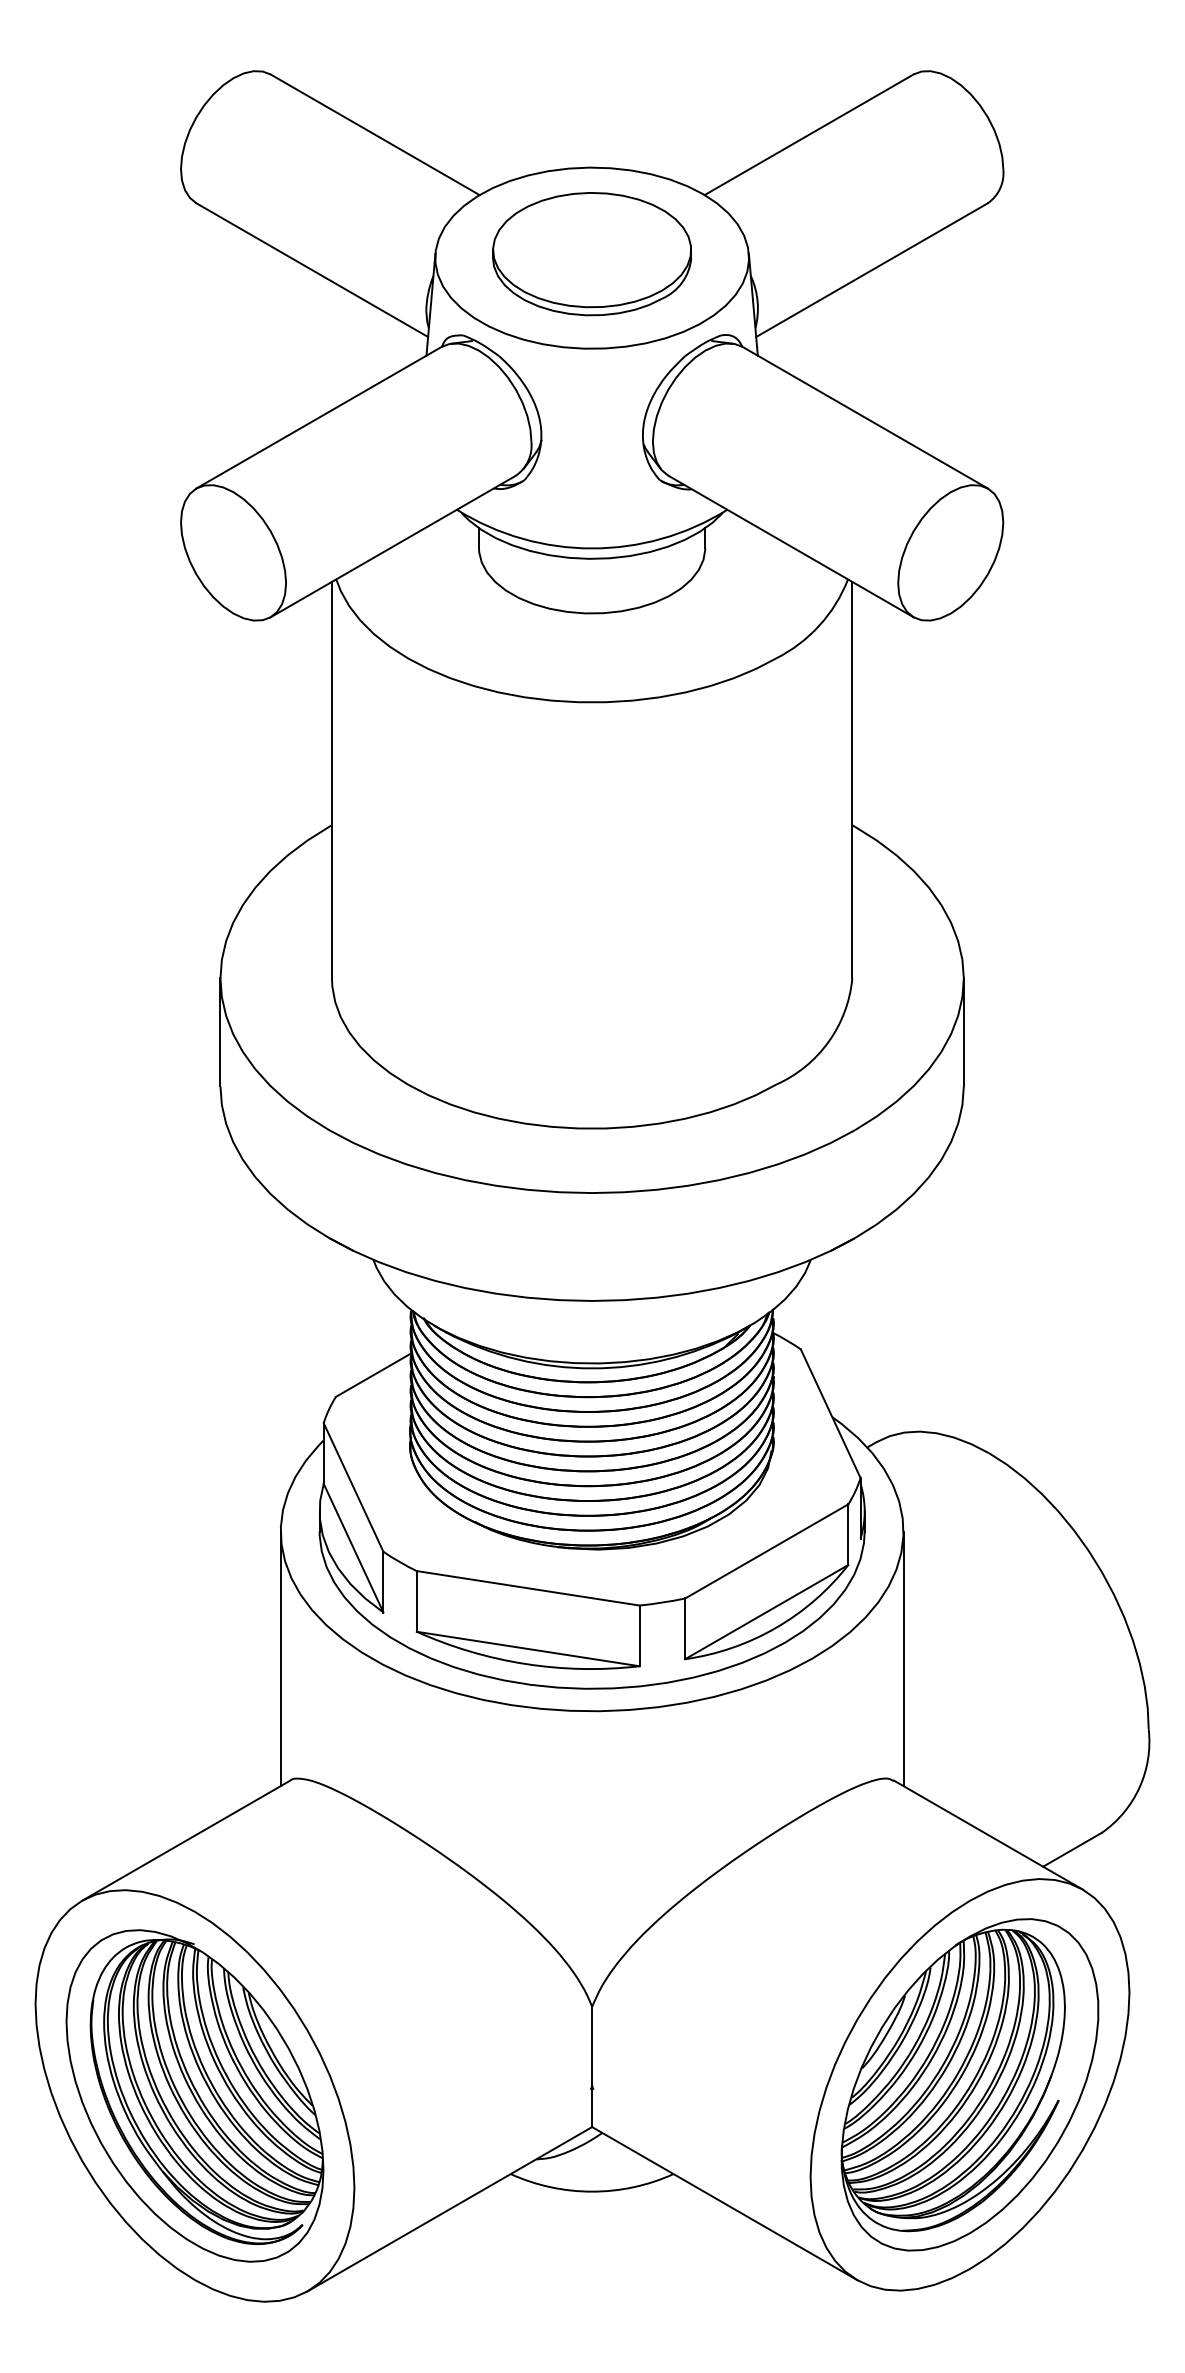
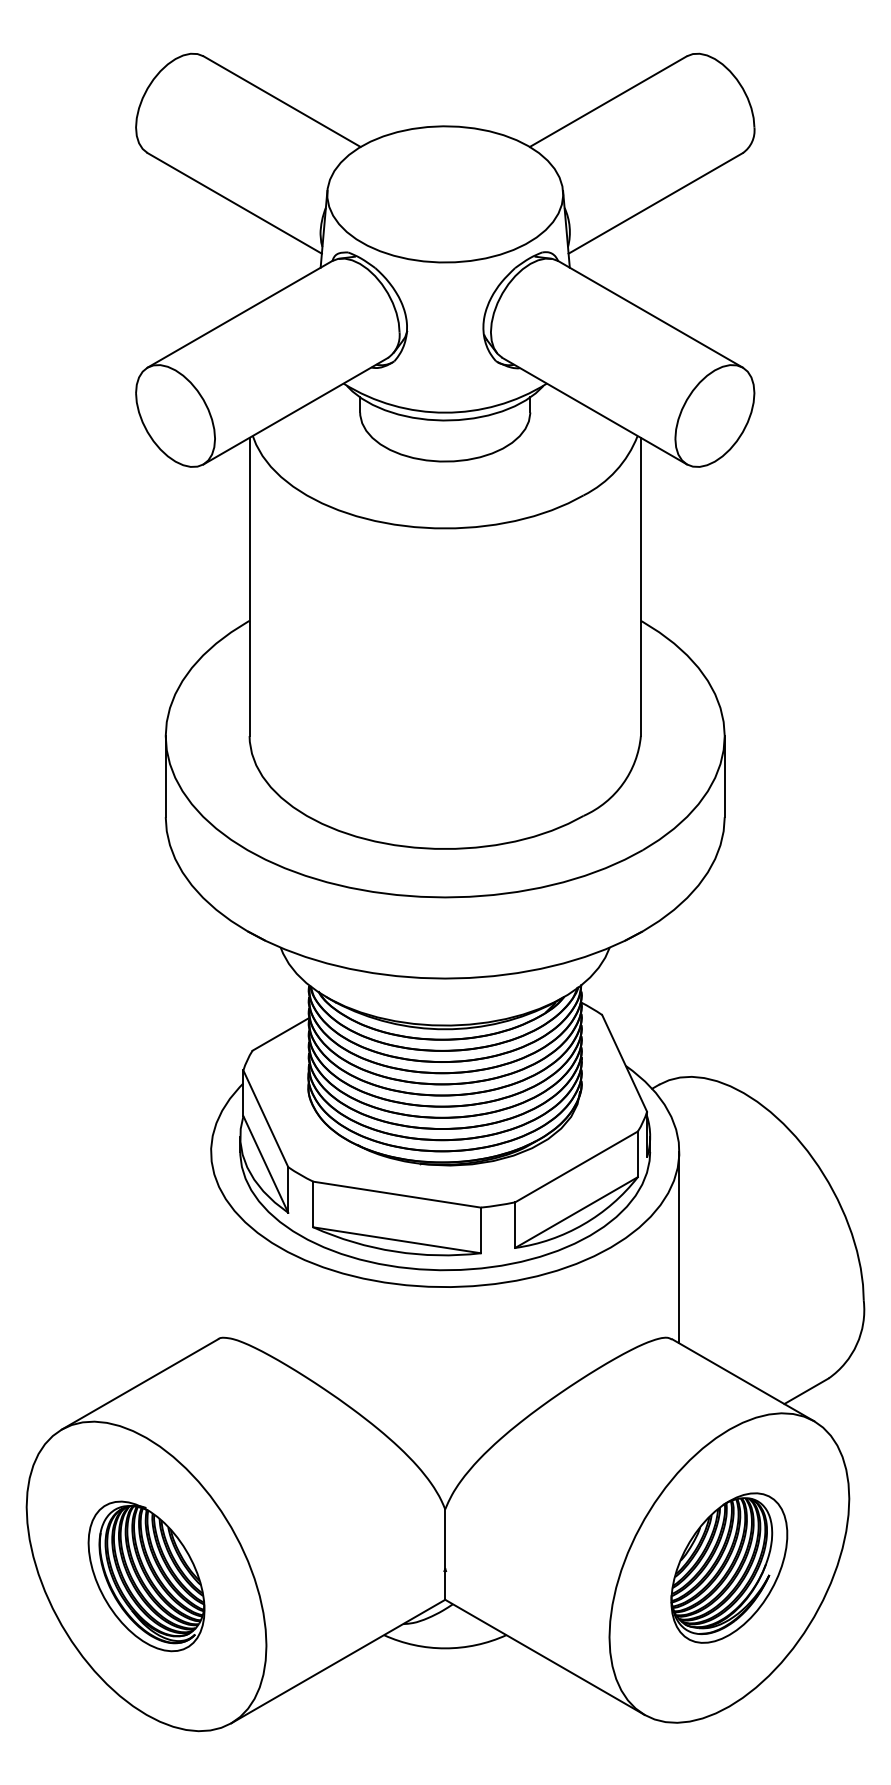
part: (592, 254) -> (445, 191), removed
line: (280, 1658) -> (210, 1247), removed
part: (969, 2084) -> (729, 1567), size x0.6
part: (194, 2095) -> (146, 1576), size x0.6

